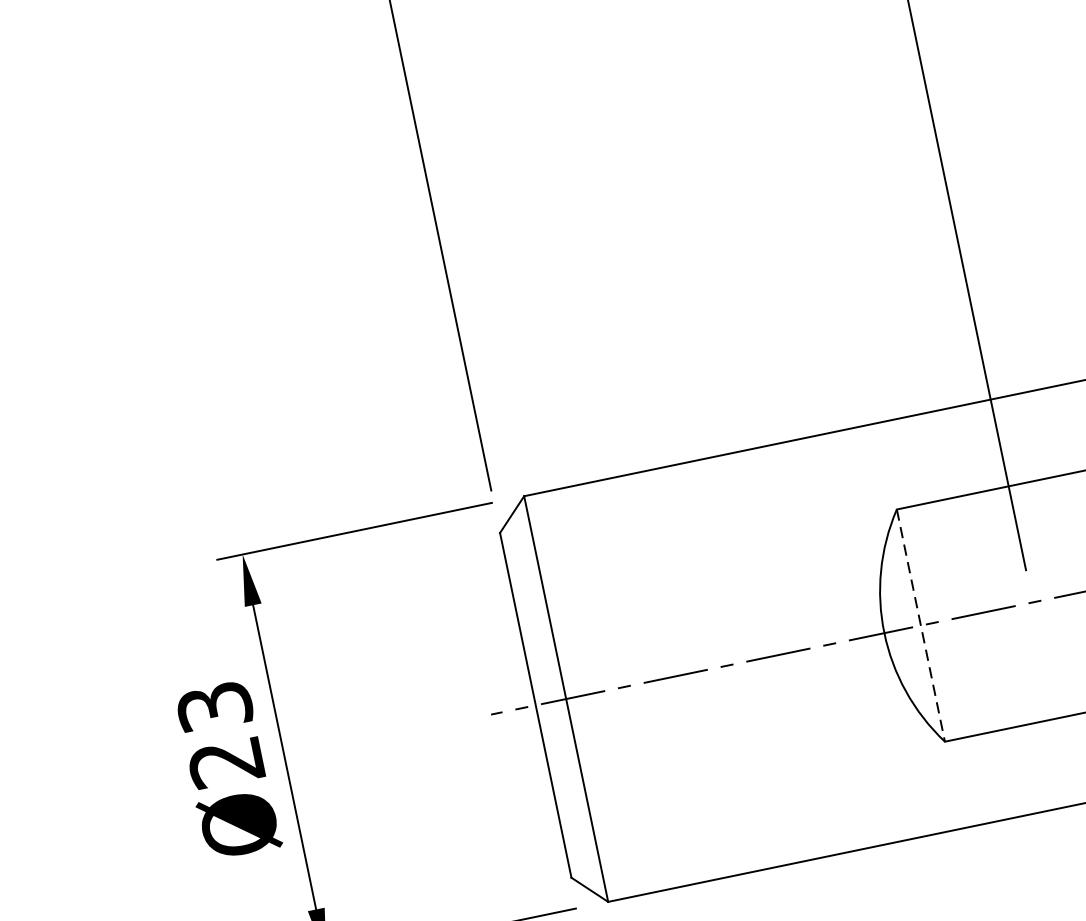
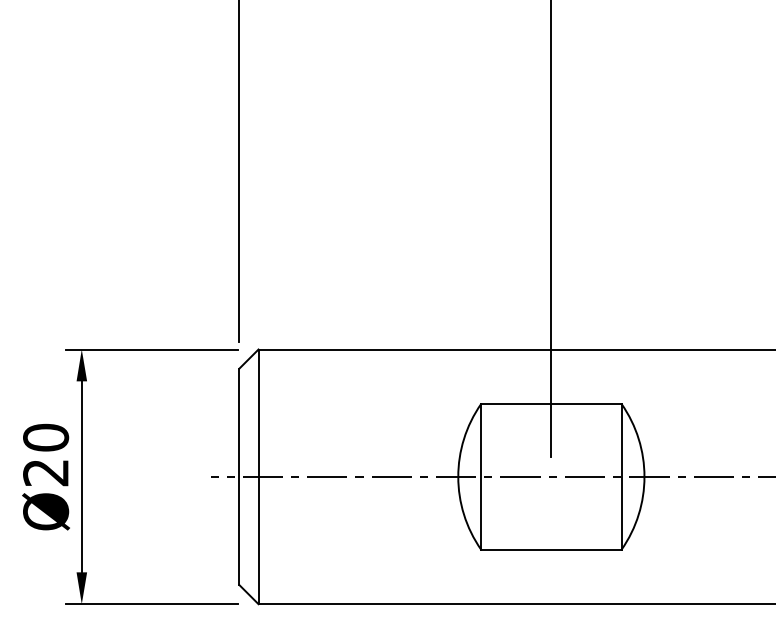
line: (921, 624) -> (481, 476), dashed -> solid
text: (215, 706) -> (46, 437), Ø23 -> Ø20

